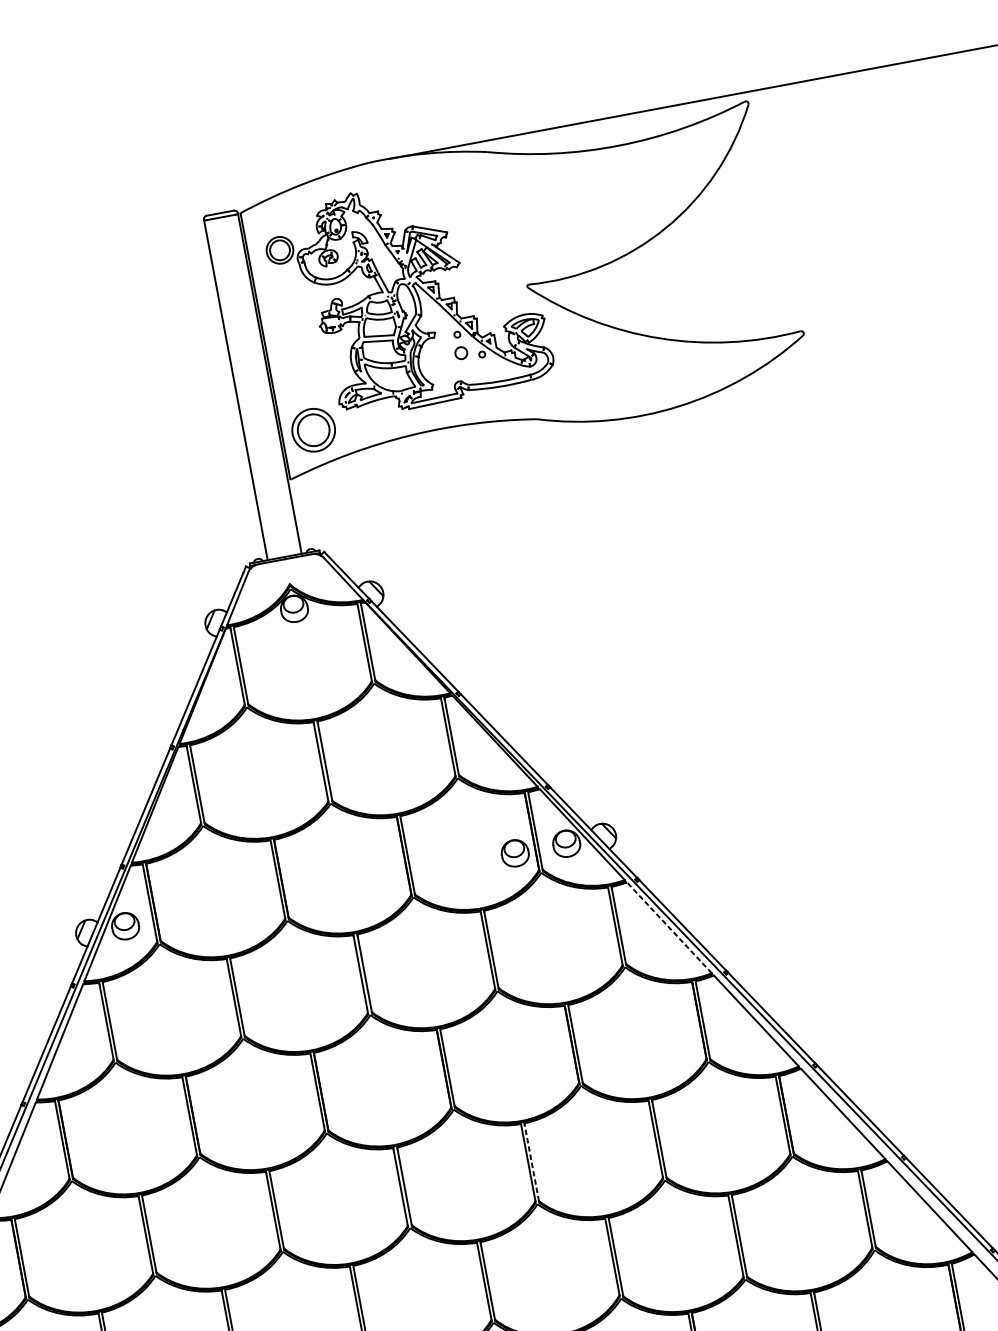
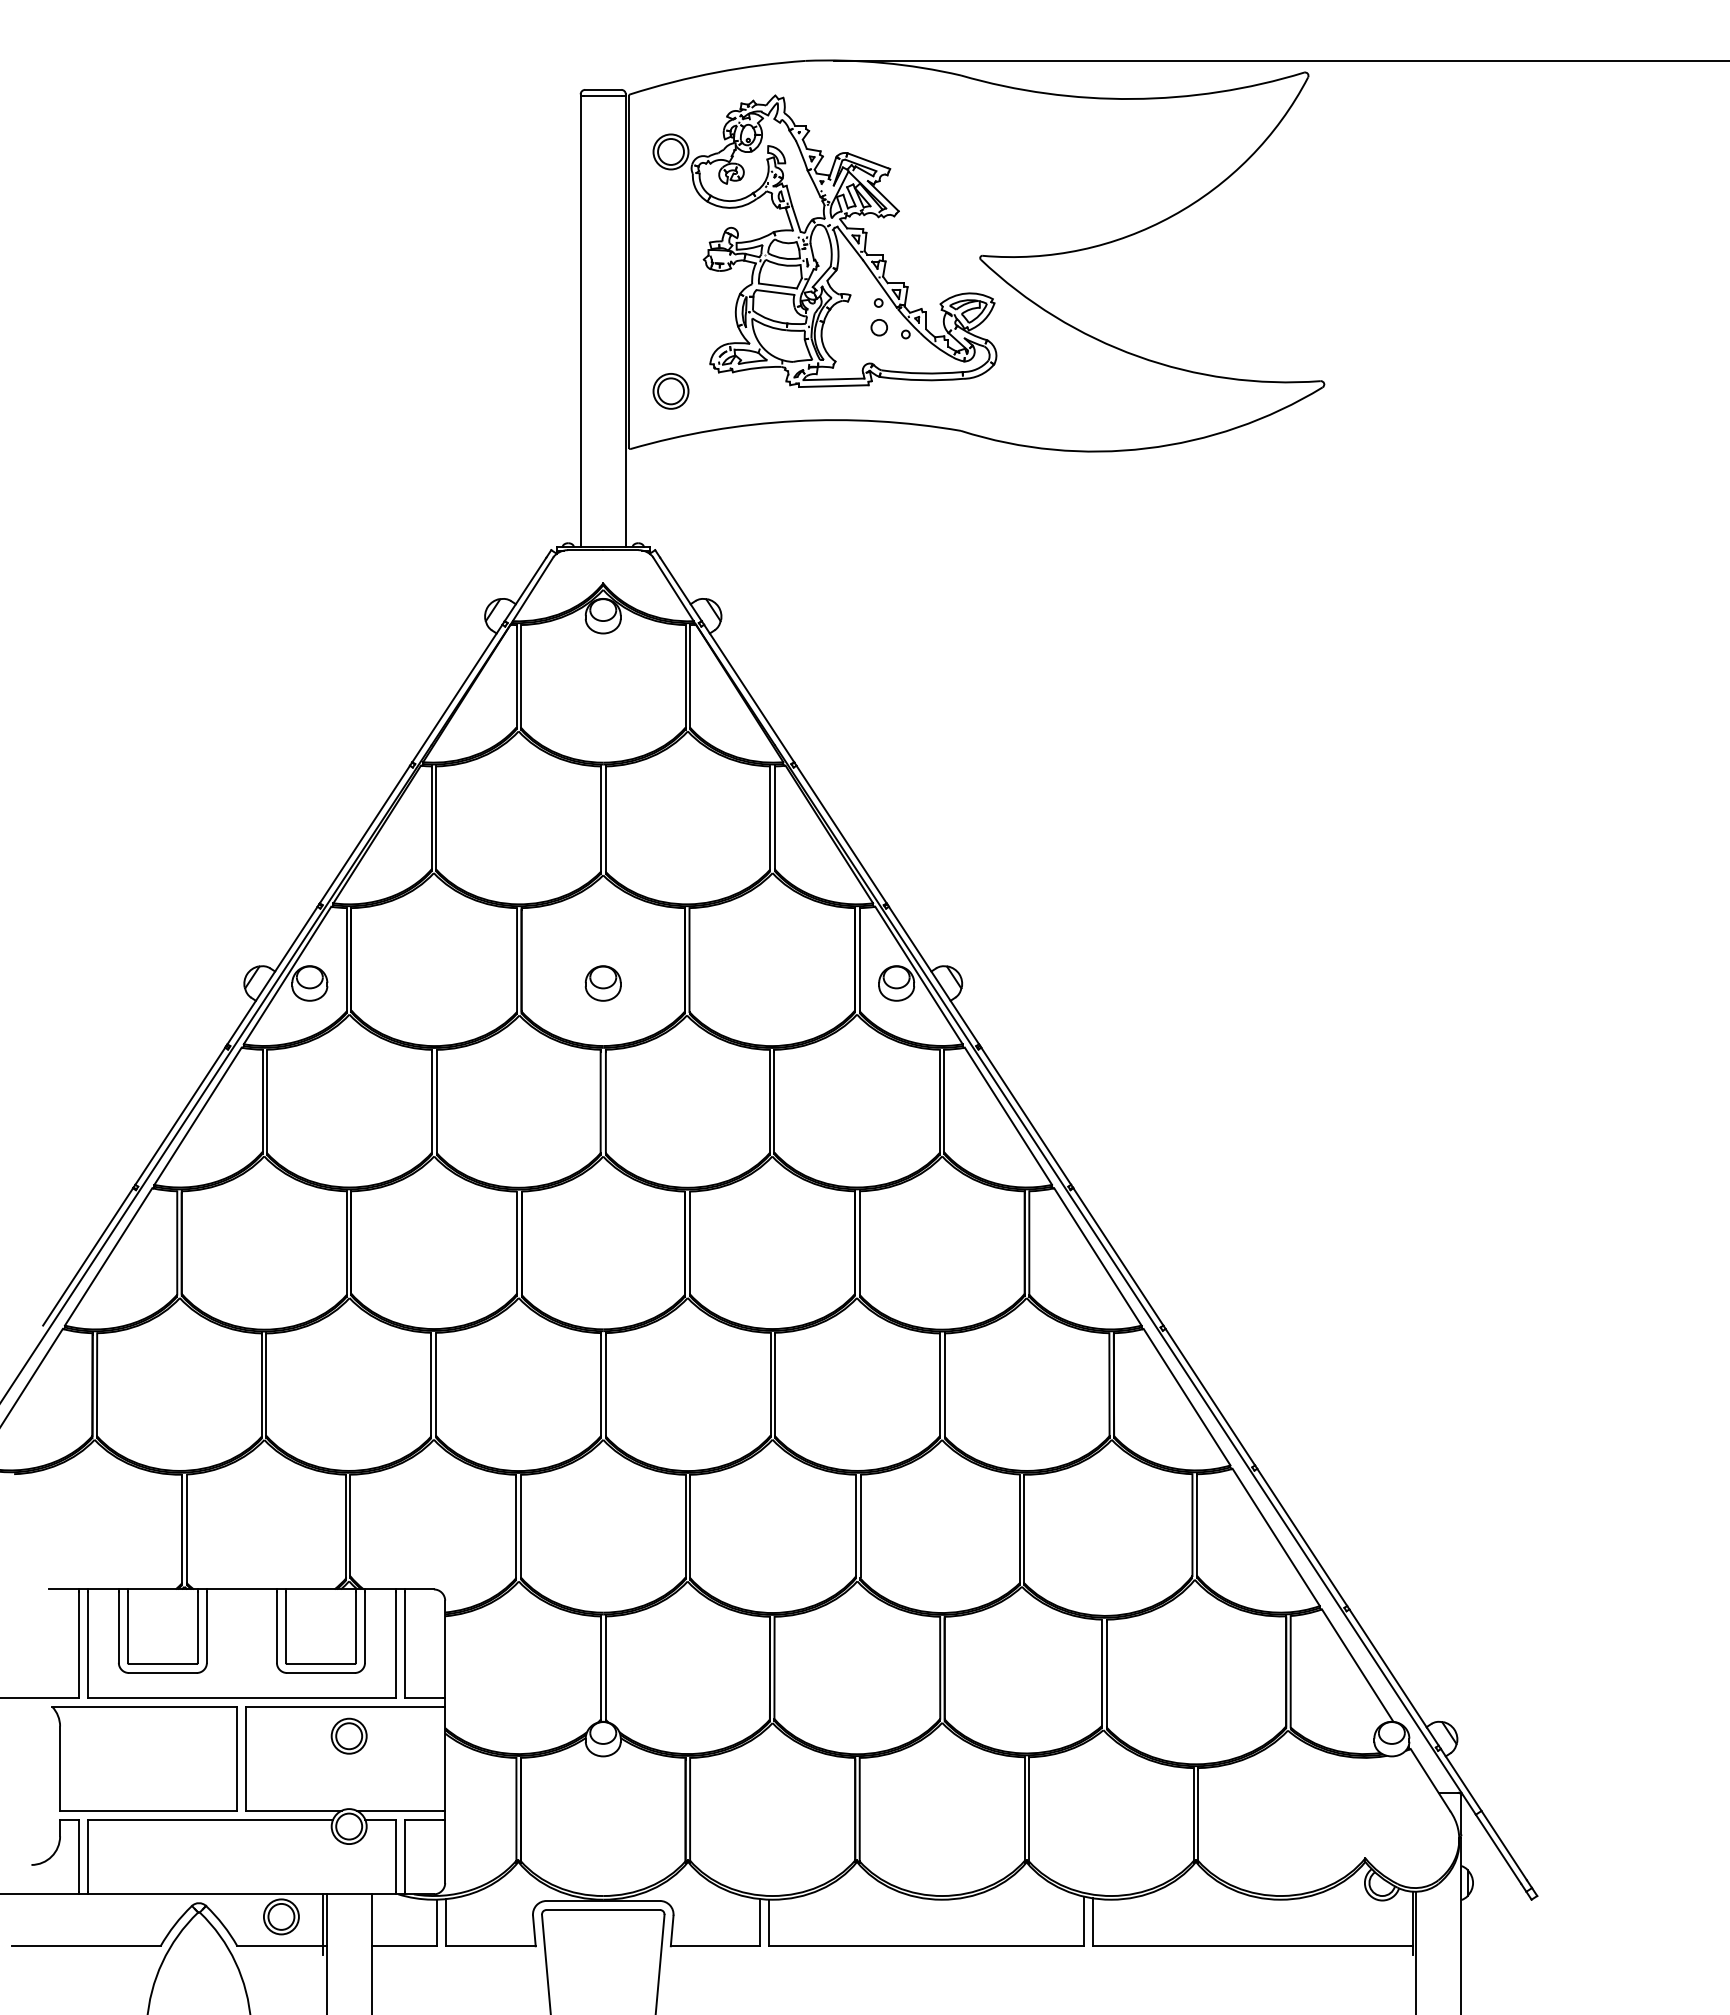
part: (313, 430) -> (670, 391), size x0.62
part: (514, 853) -> (602, 983), moved
line: (669, 927) -> (1008, 1115), dashed -> solid
line: (531, 1162) -> (775, 1384), dashed -> solid

